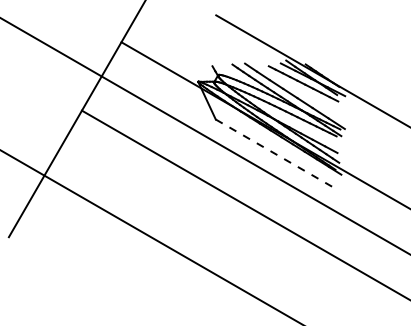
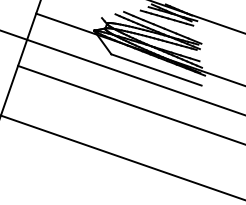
line: (275, 153) -> (156, 69), dashed -> solid

